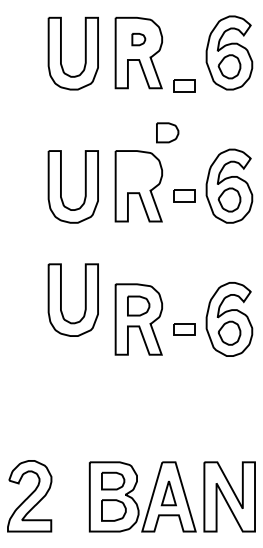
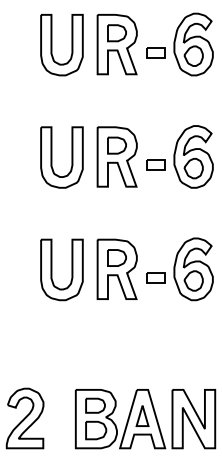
part: (138, 39) -> (116, 33), size x1.67
part: (184, 85) -> (155, 52), moved
part: (167, 132) -> (116, 145), moved
part: (61, 299) -> (51, 269), moved

